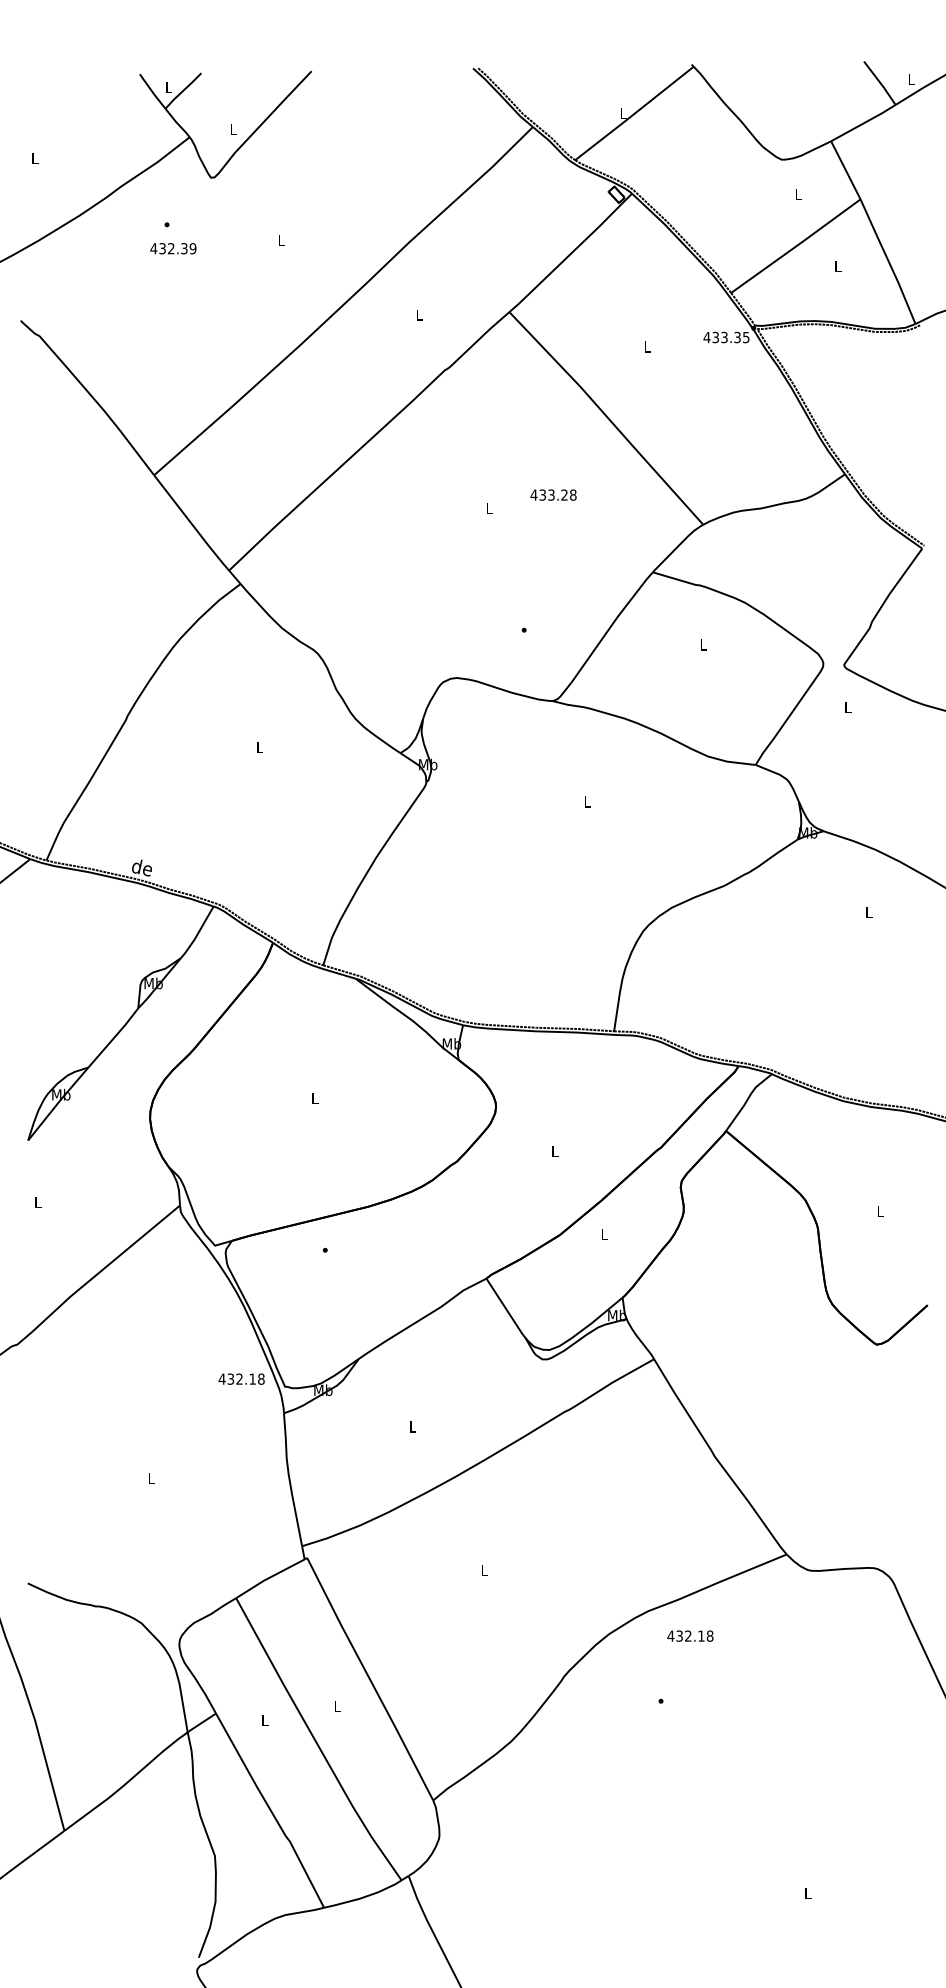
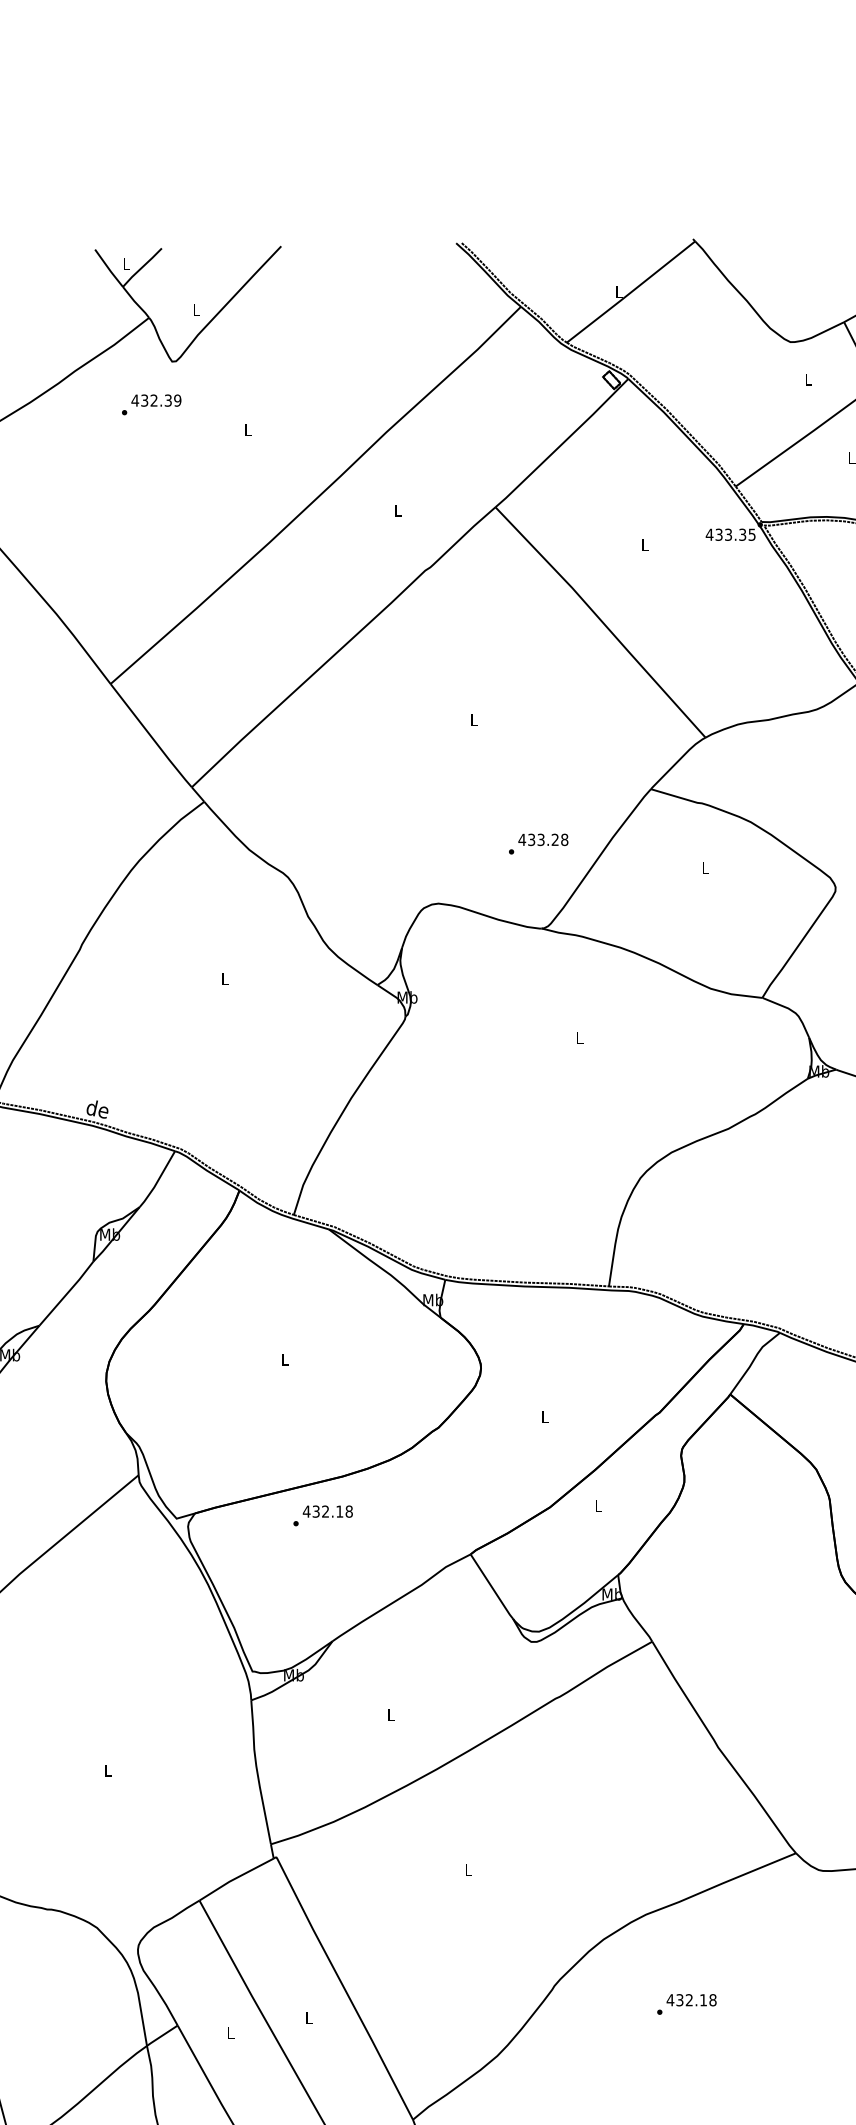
text: (173, 248) -> (156, 400), moved
text: (553, 494) -> (543, 839), moved
text: (241, 1378) -> (327, 1510), moved
text: (690, 1635) -> (691, 1999), moved

